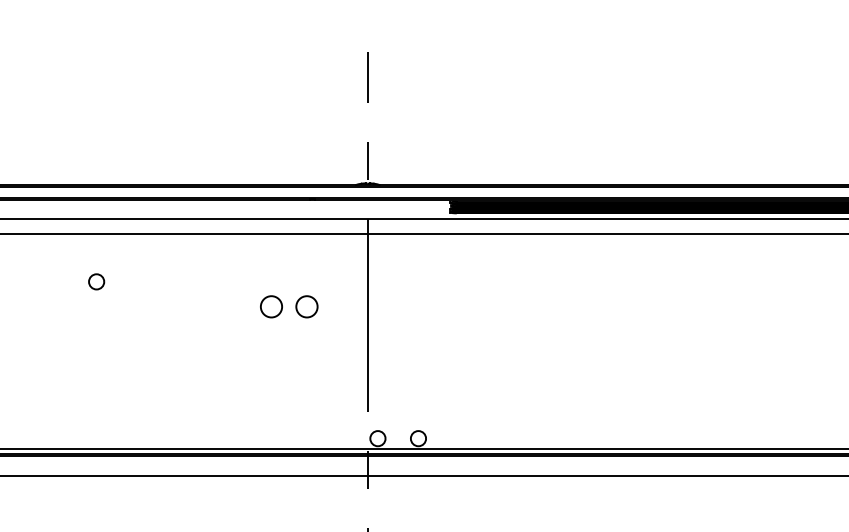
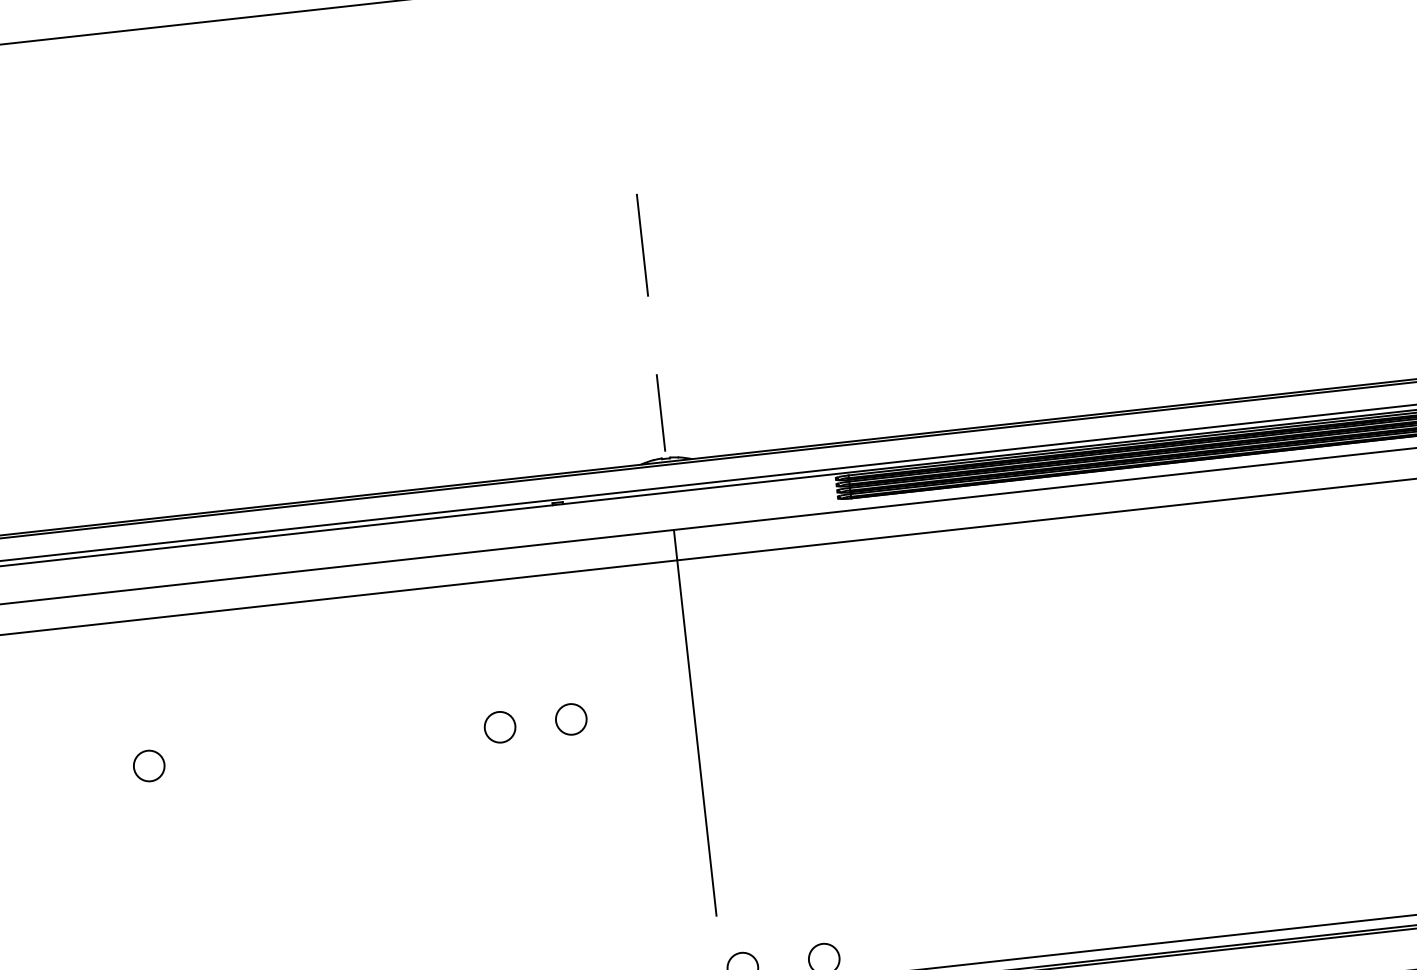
circle: (96, 281) -> (148, 765), moved
circle: (271, 306) -> (500, 726), size x0.71
circle: (306, 306) -> (570, 718), size x0.71

